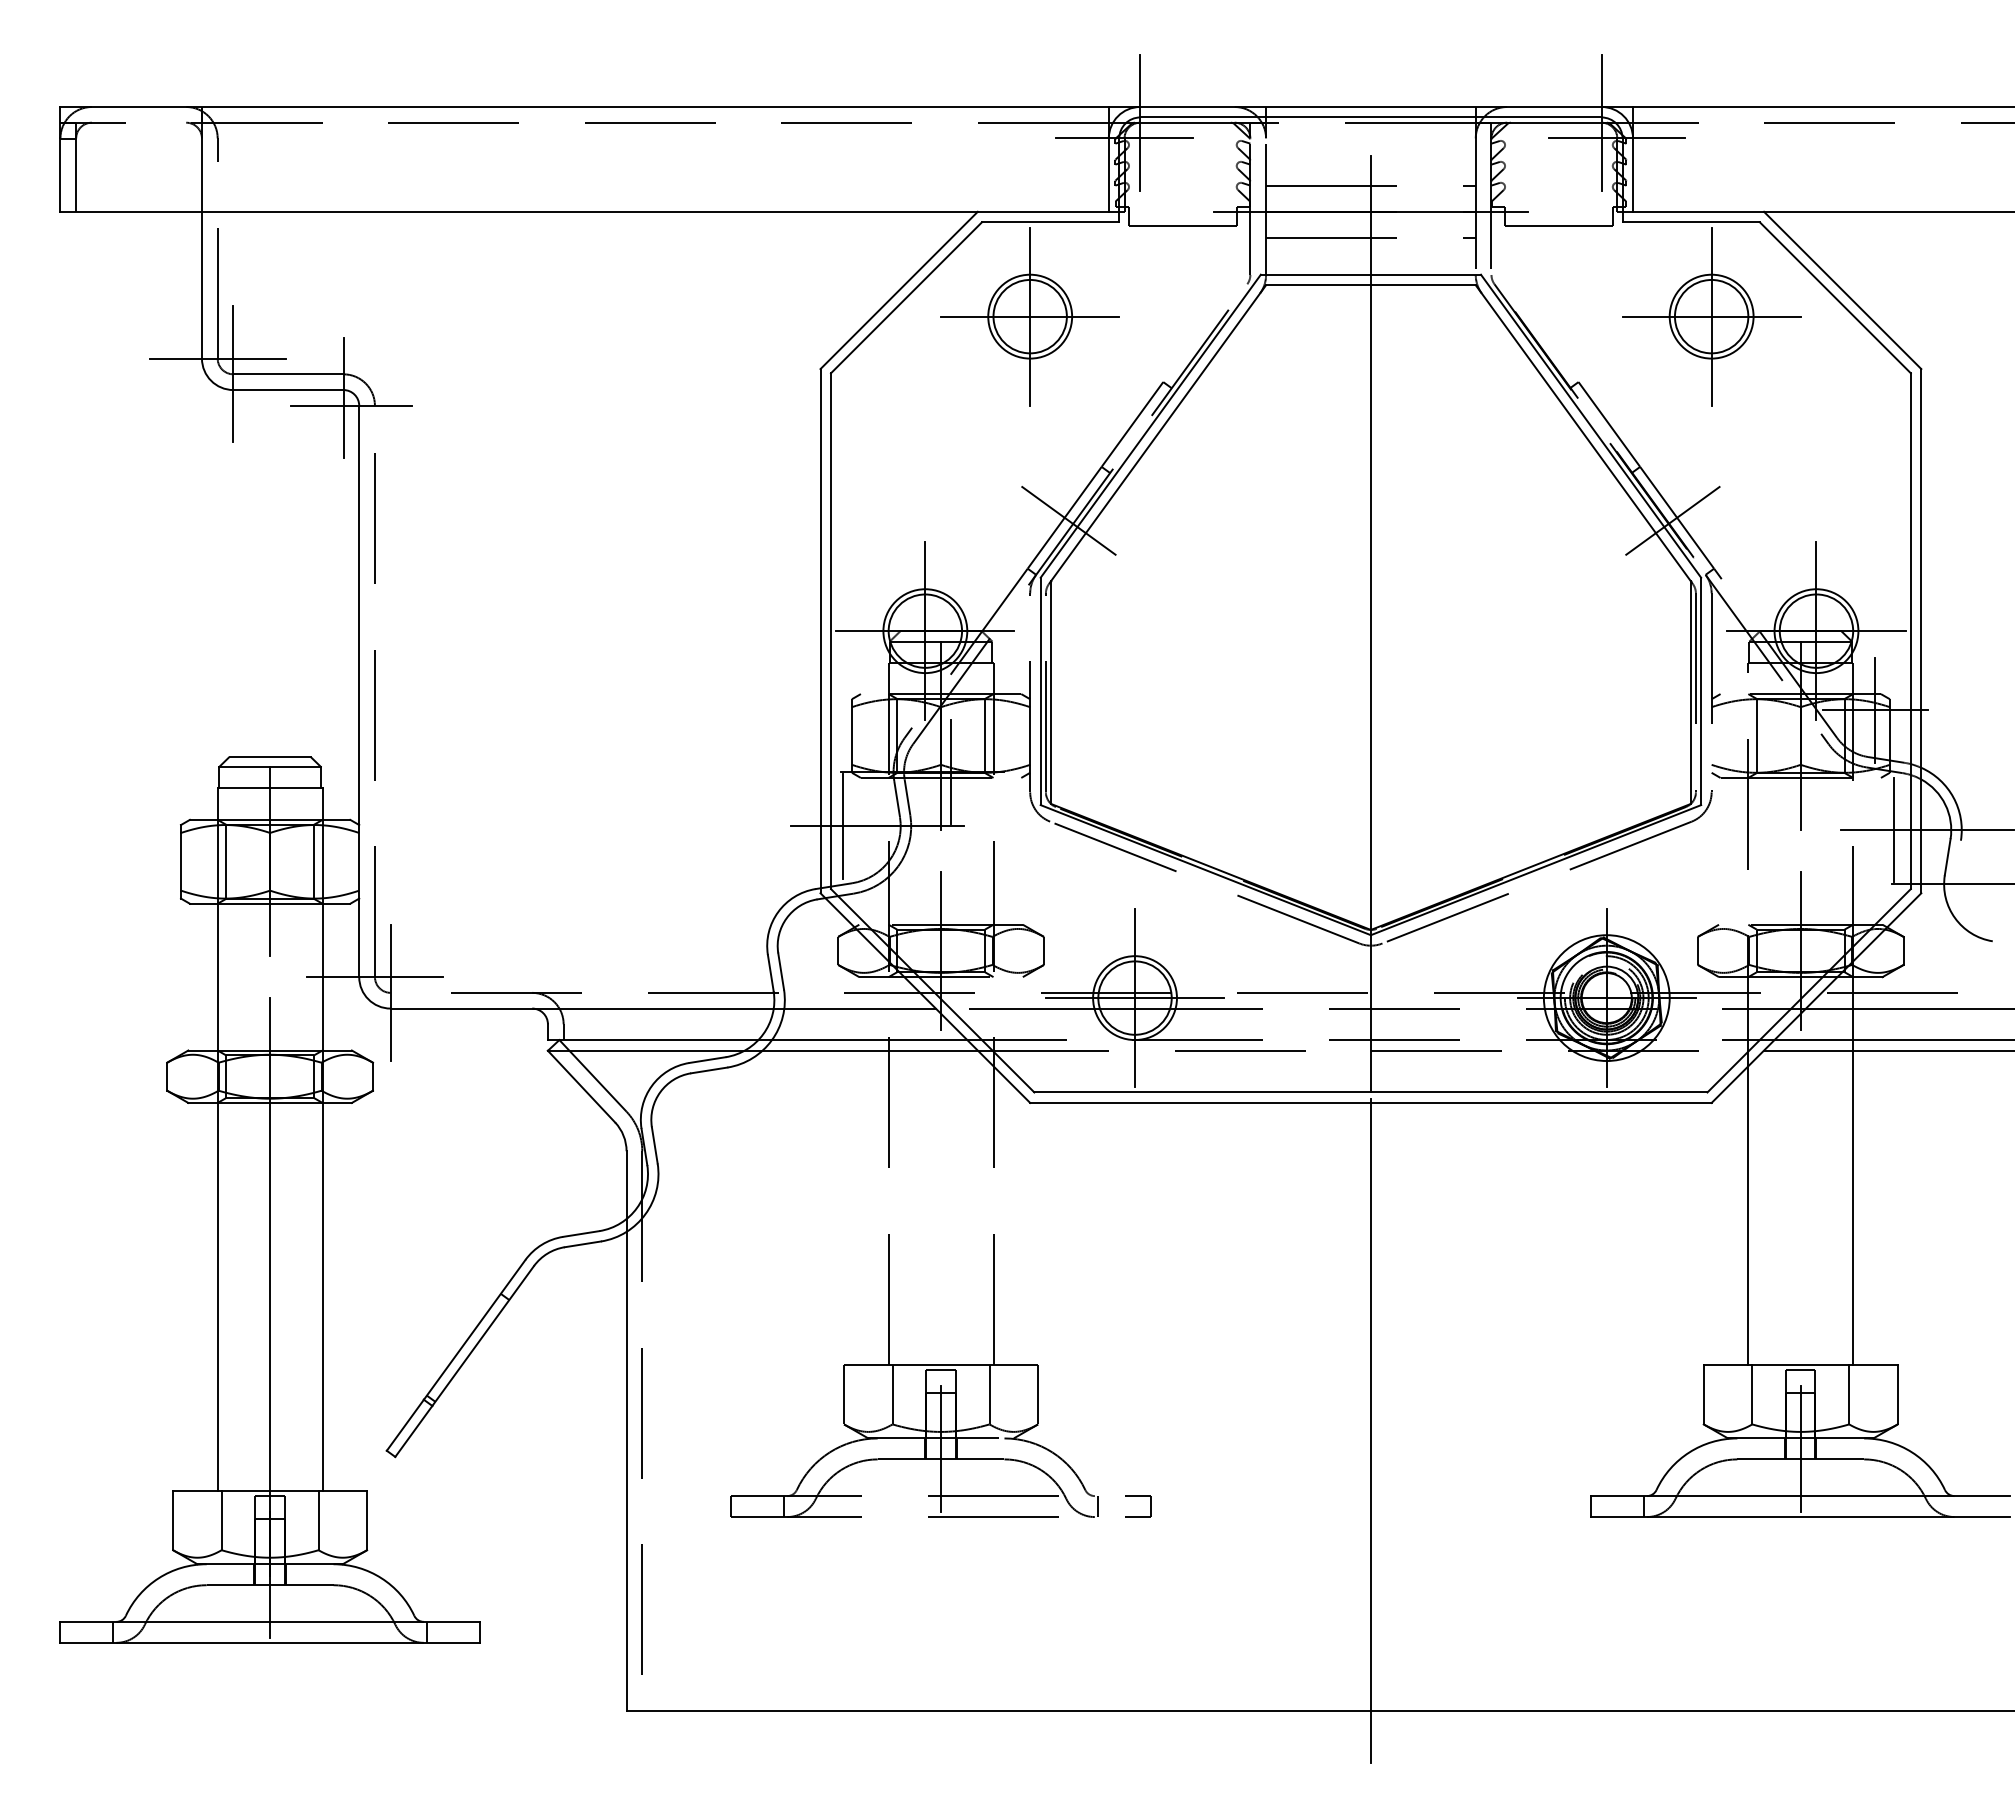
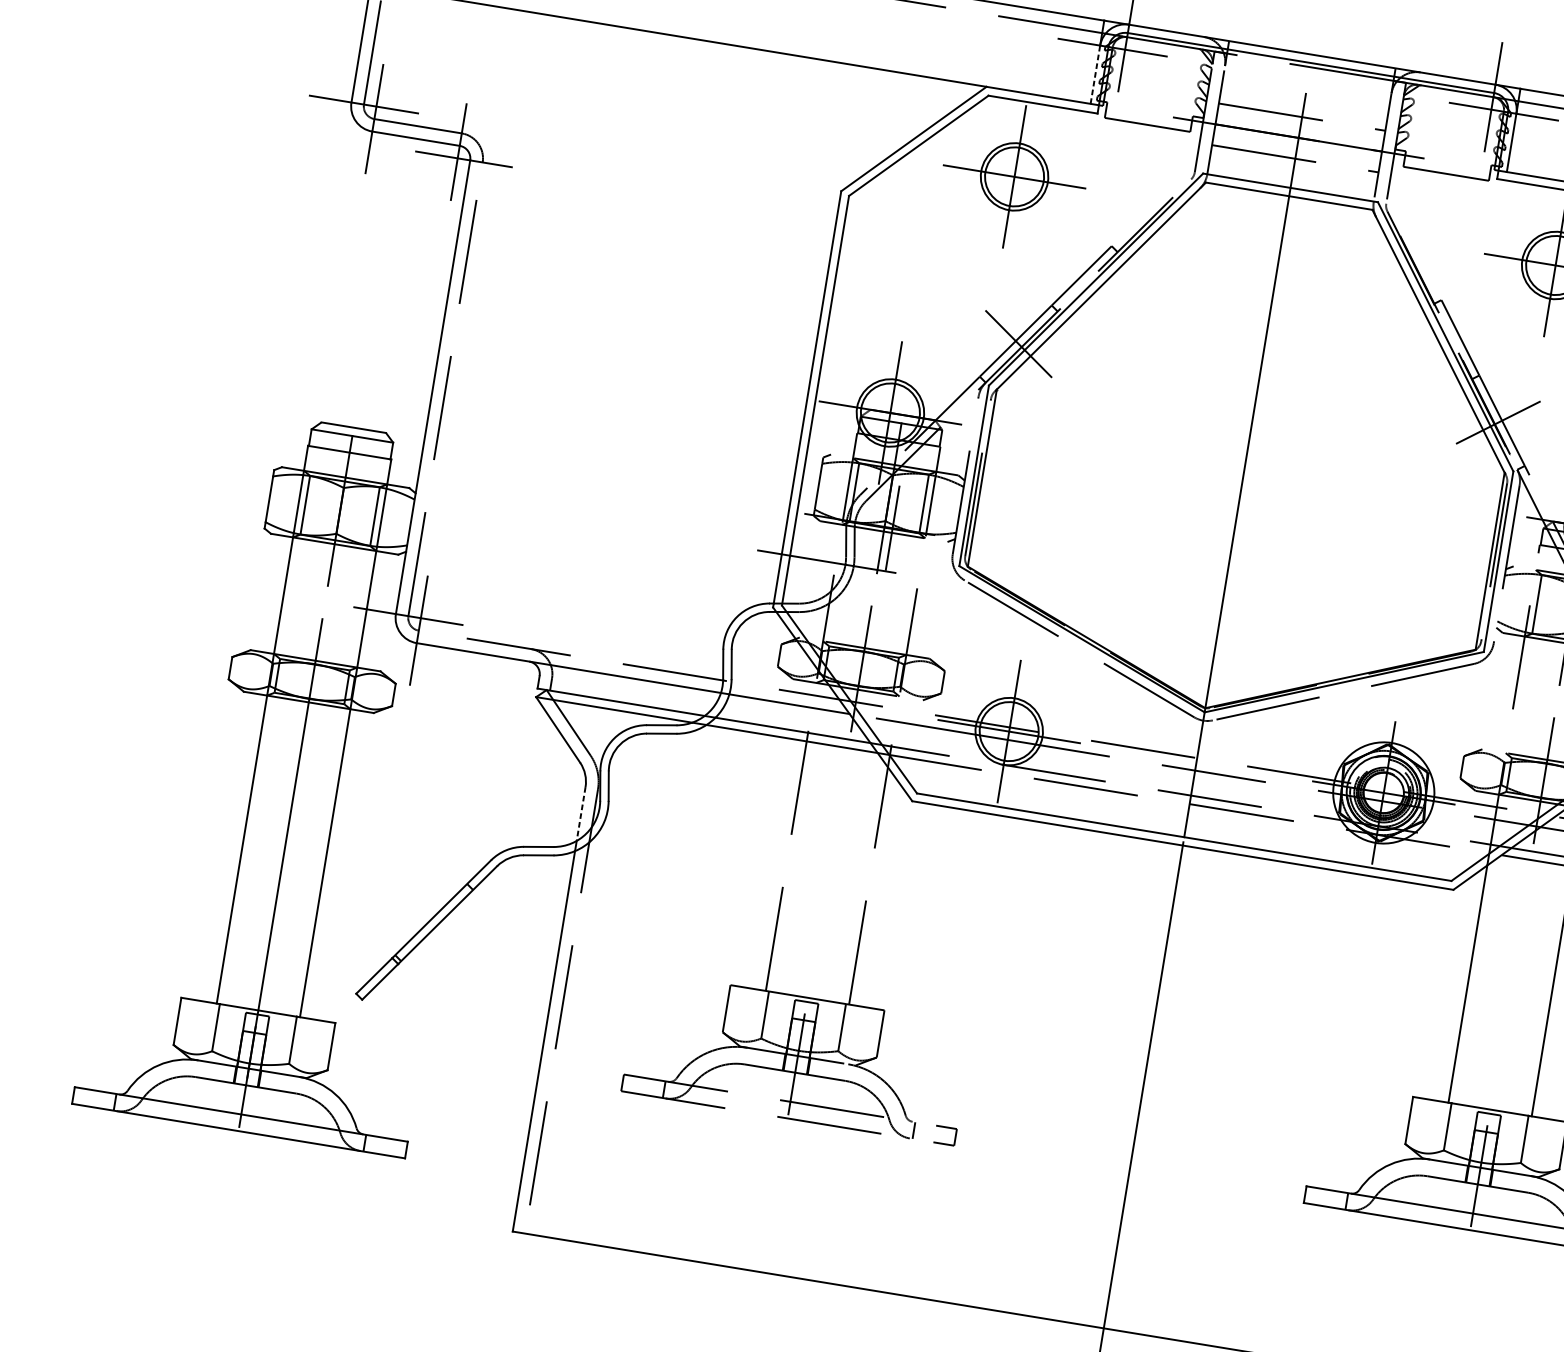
line: (1108, 175) -> (1095, 75), solid -> dashed
line: (843, 825) -> (800, 556), removed
line: (626, 1185) -> (581, 814), solid -> dashed

